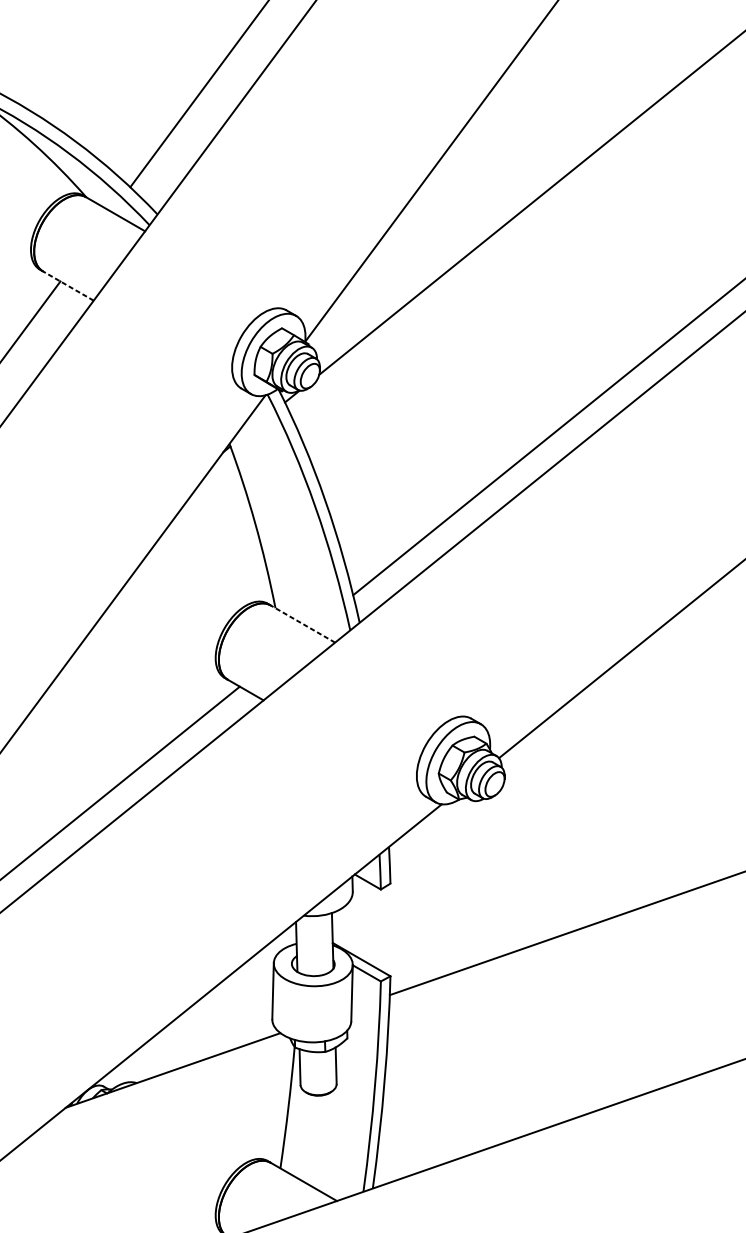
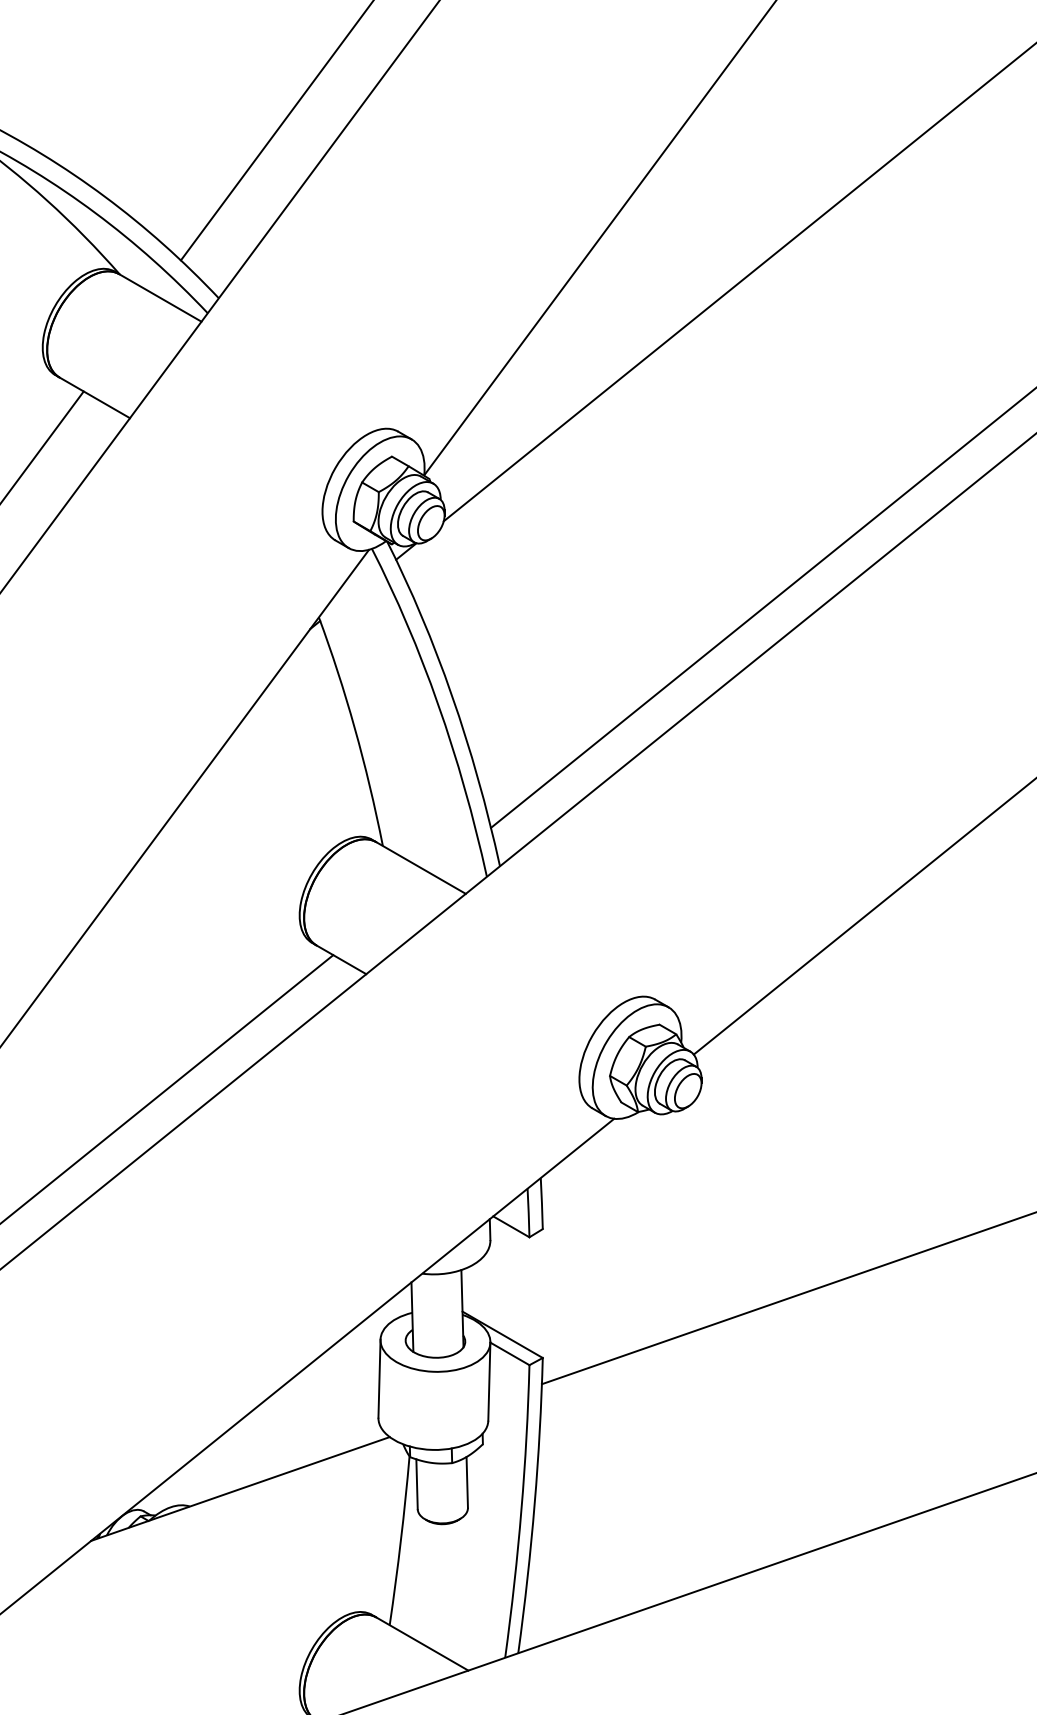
line: (68, 285) -> (94, 397), dashed -> solid
line: (302, 623) -> (420, 867), dashed -> solid

